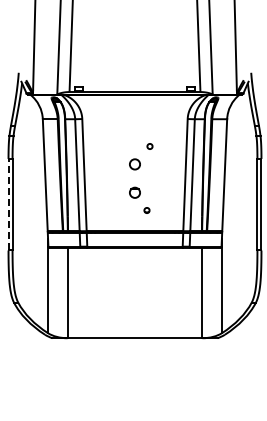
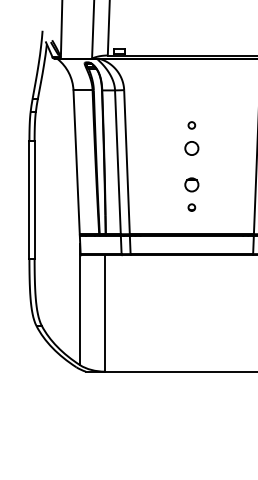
circle: (149, 146) -> (191, 125), moved
line: (8, 204) -> (29, 199), dashed -> solid
part: (146, 210) -> (191, 207), moved

